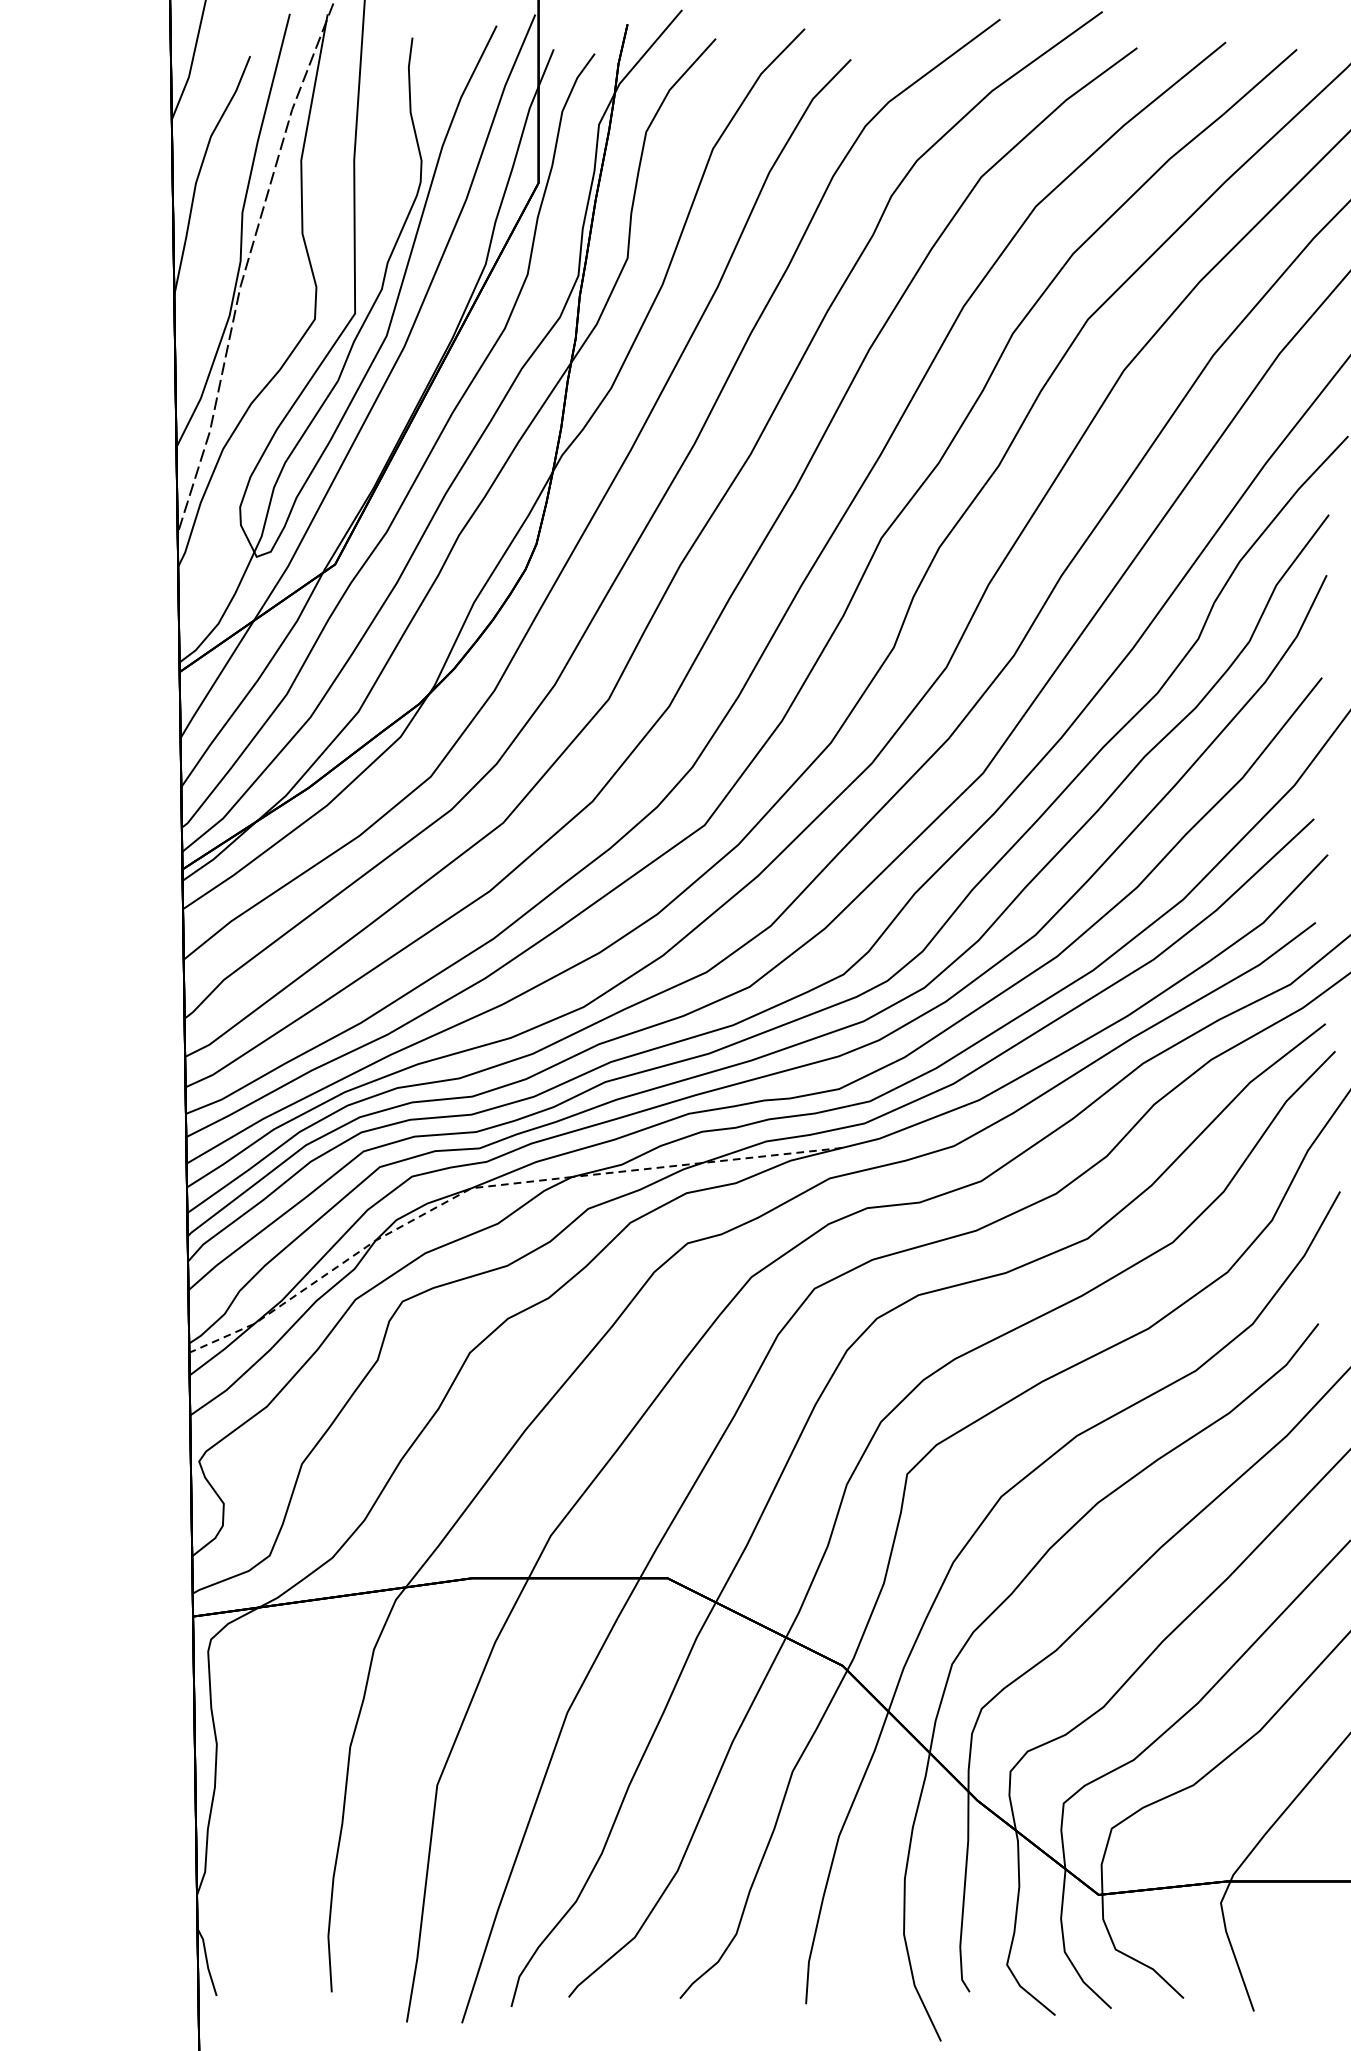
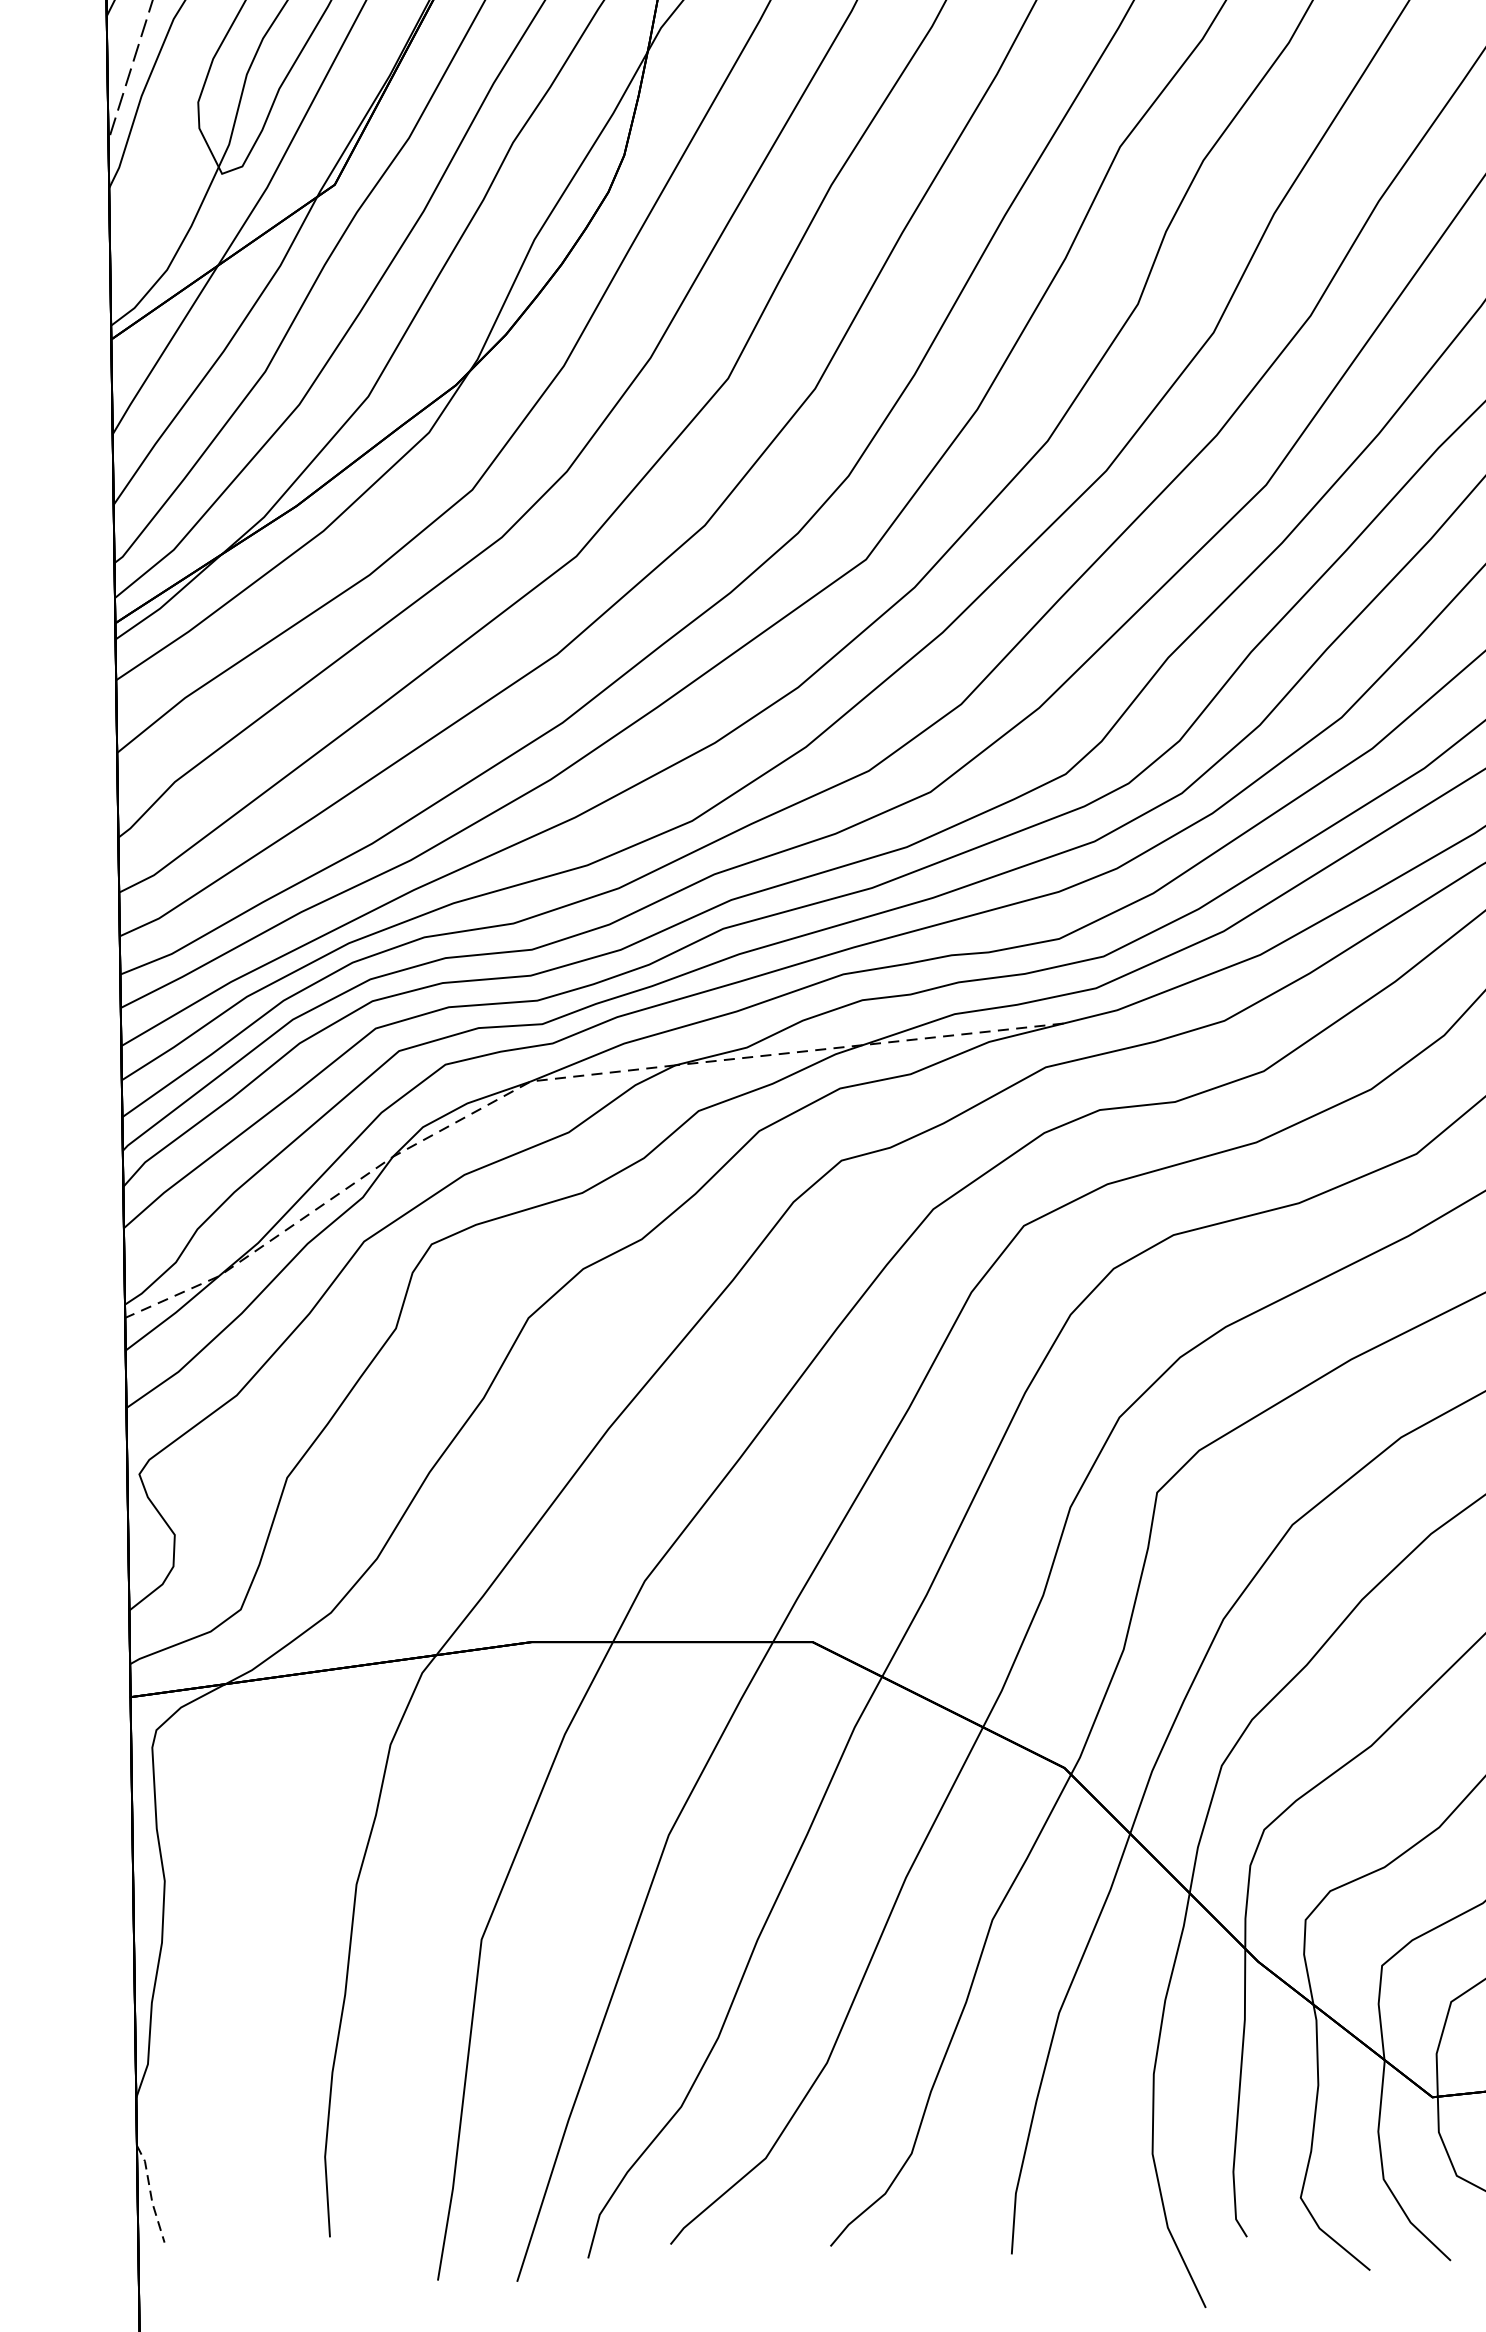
line: (207, 1961) -> (151, 2192), solid -> dashed

